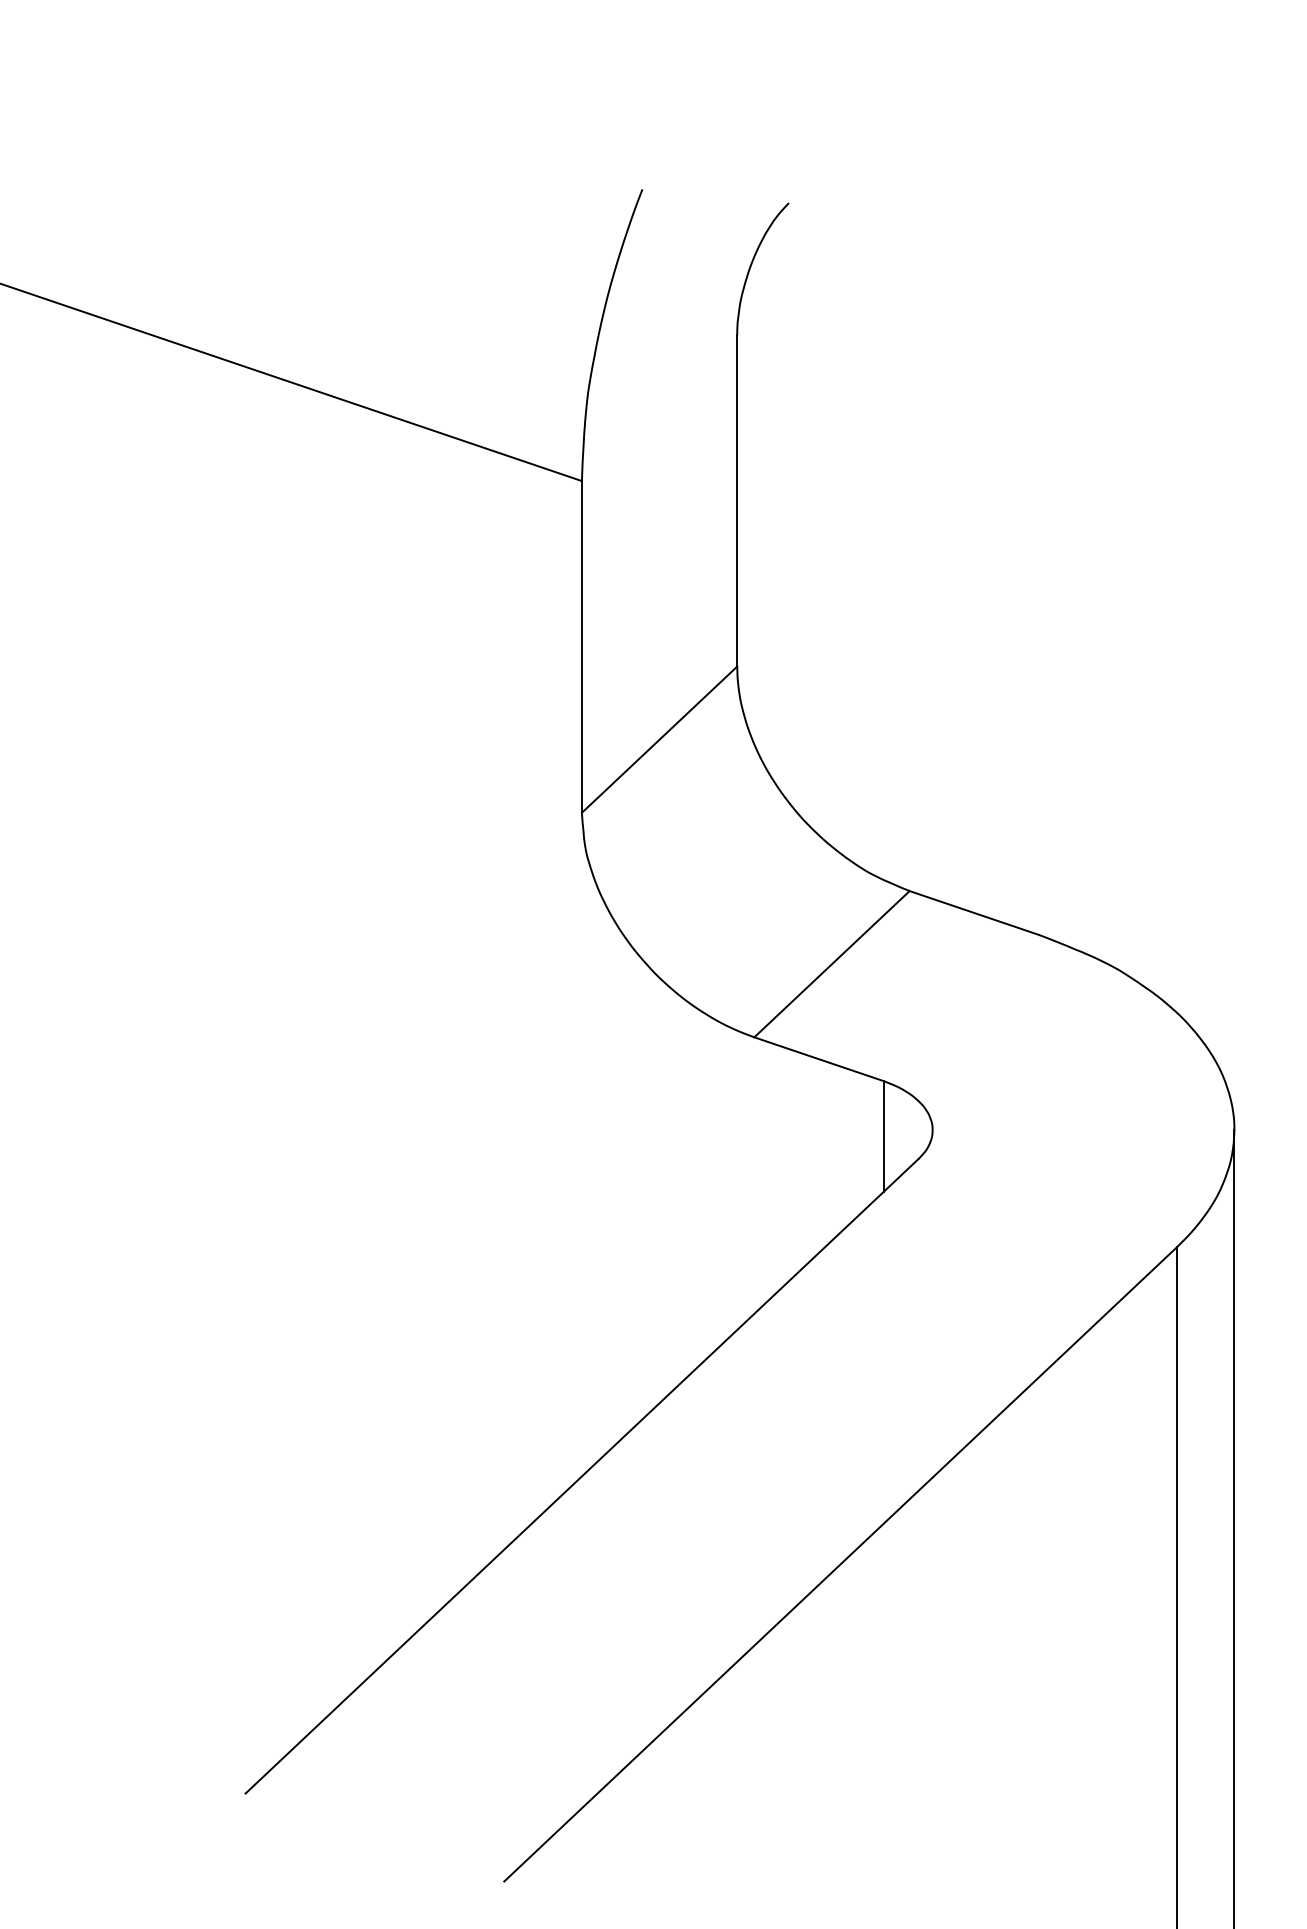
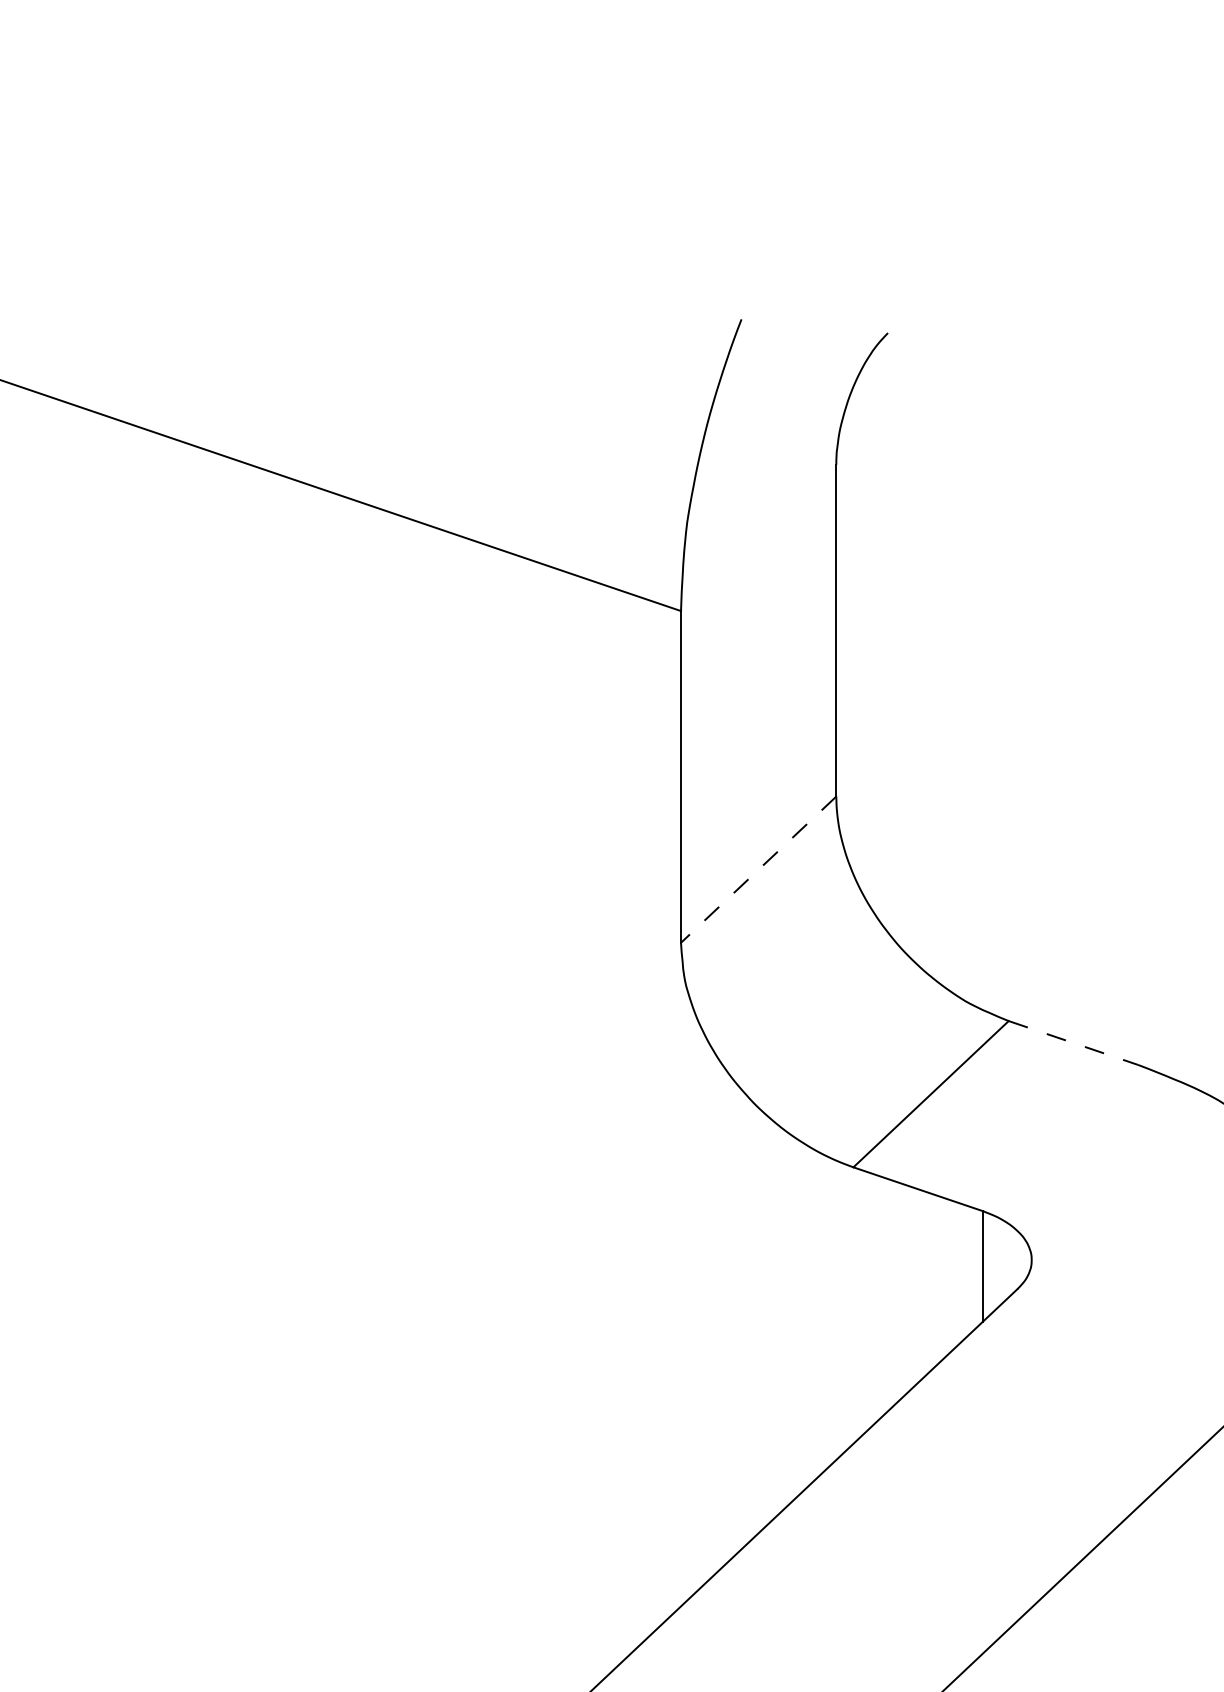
line: (659, 739) -> (758, 869), solid -> dashed
line: (974, 913) -> (1073, 1043), solid -> dashed

